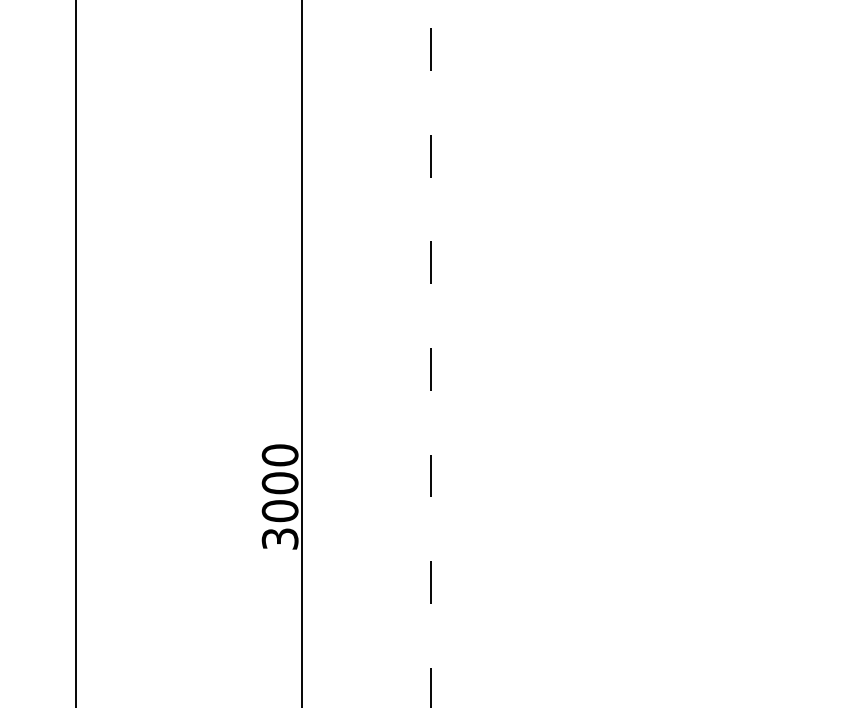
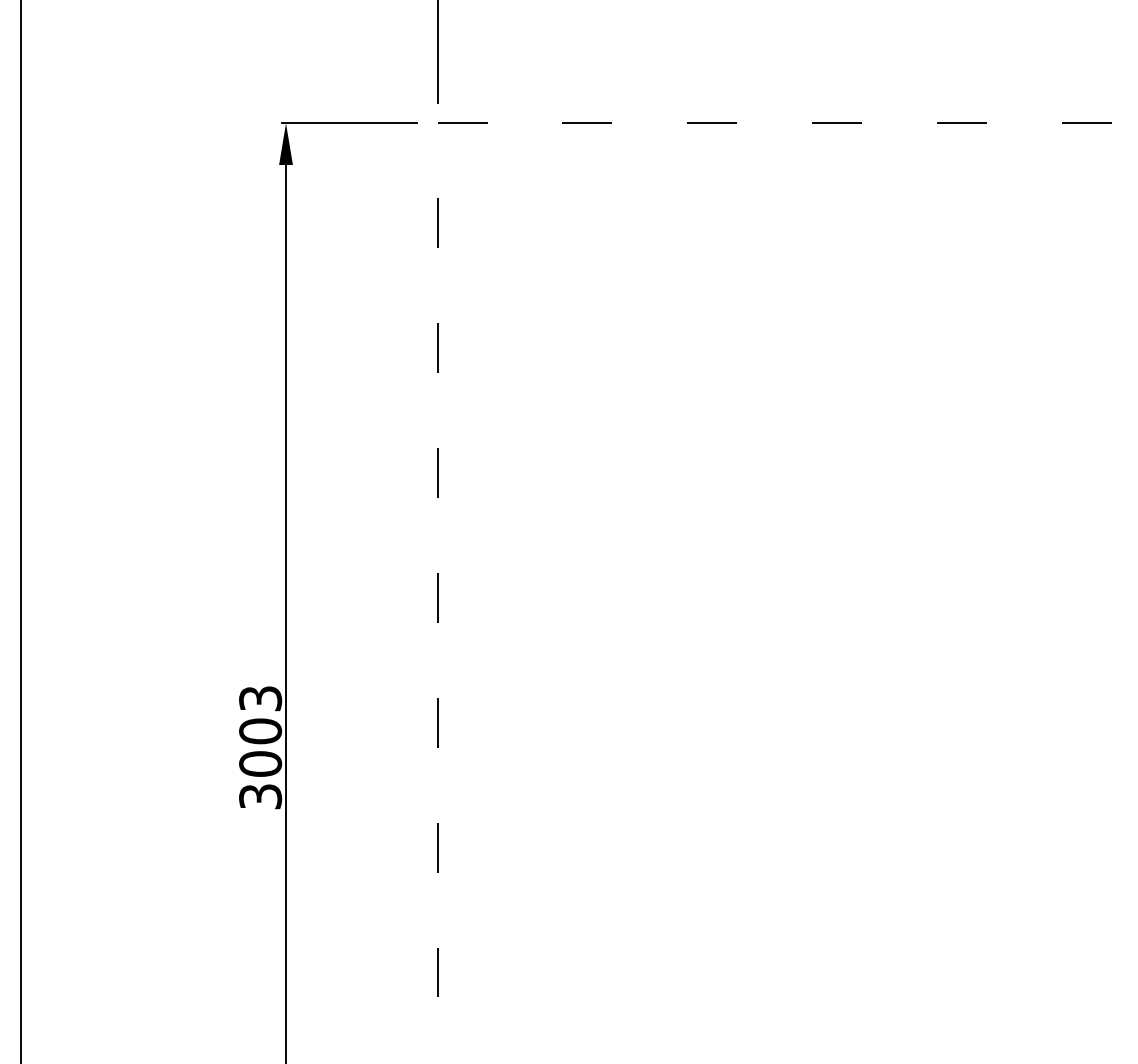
text: (280, 455) -> (260, 698), 3000 -> 3003

